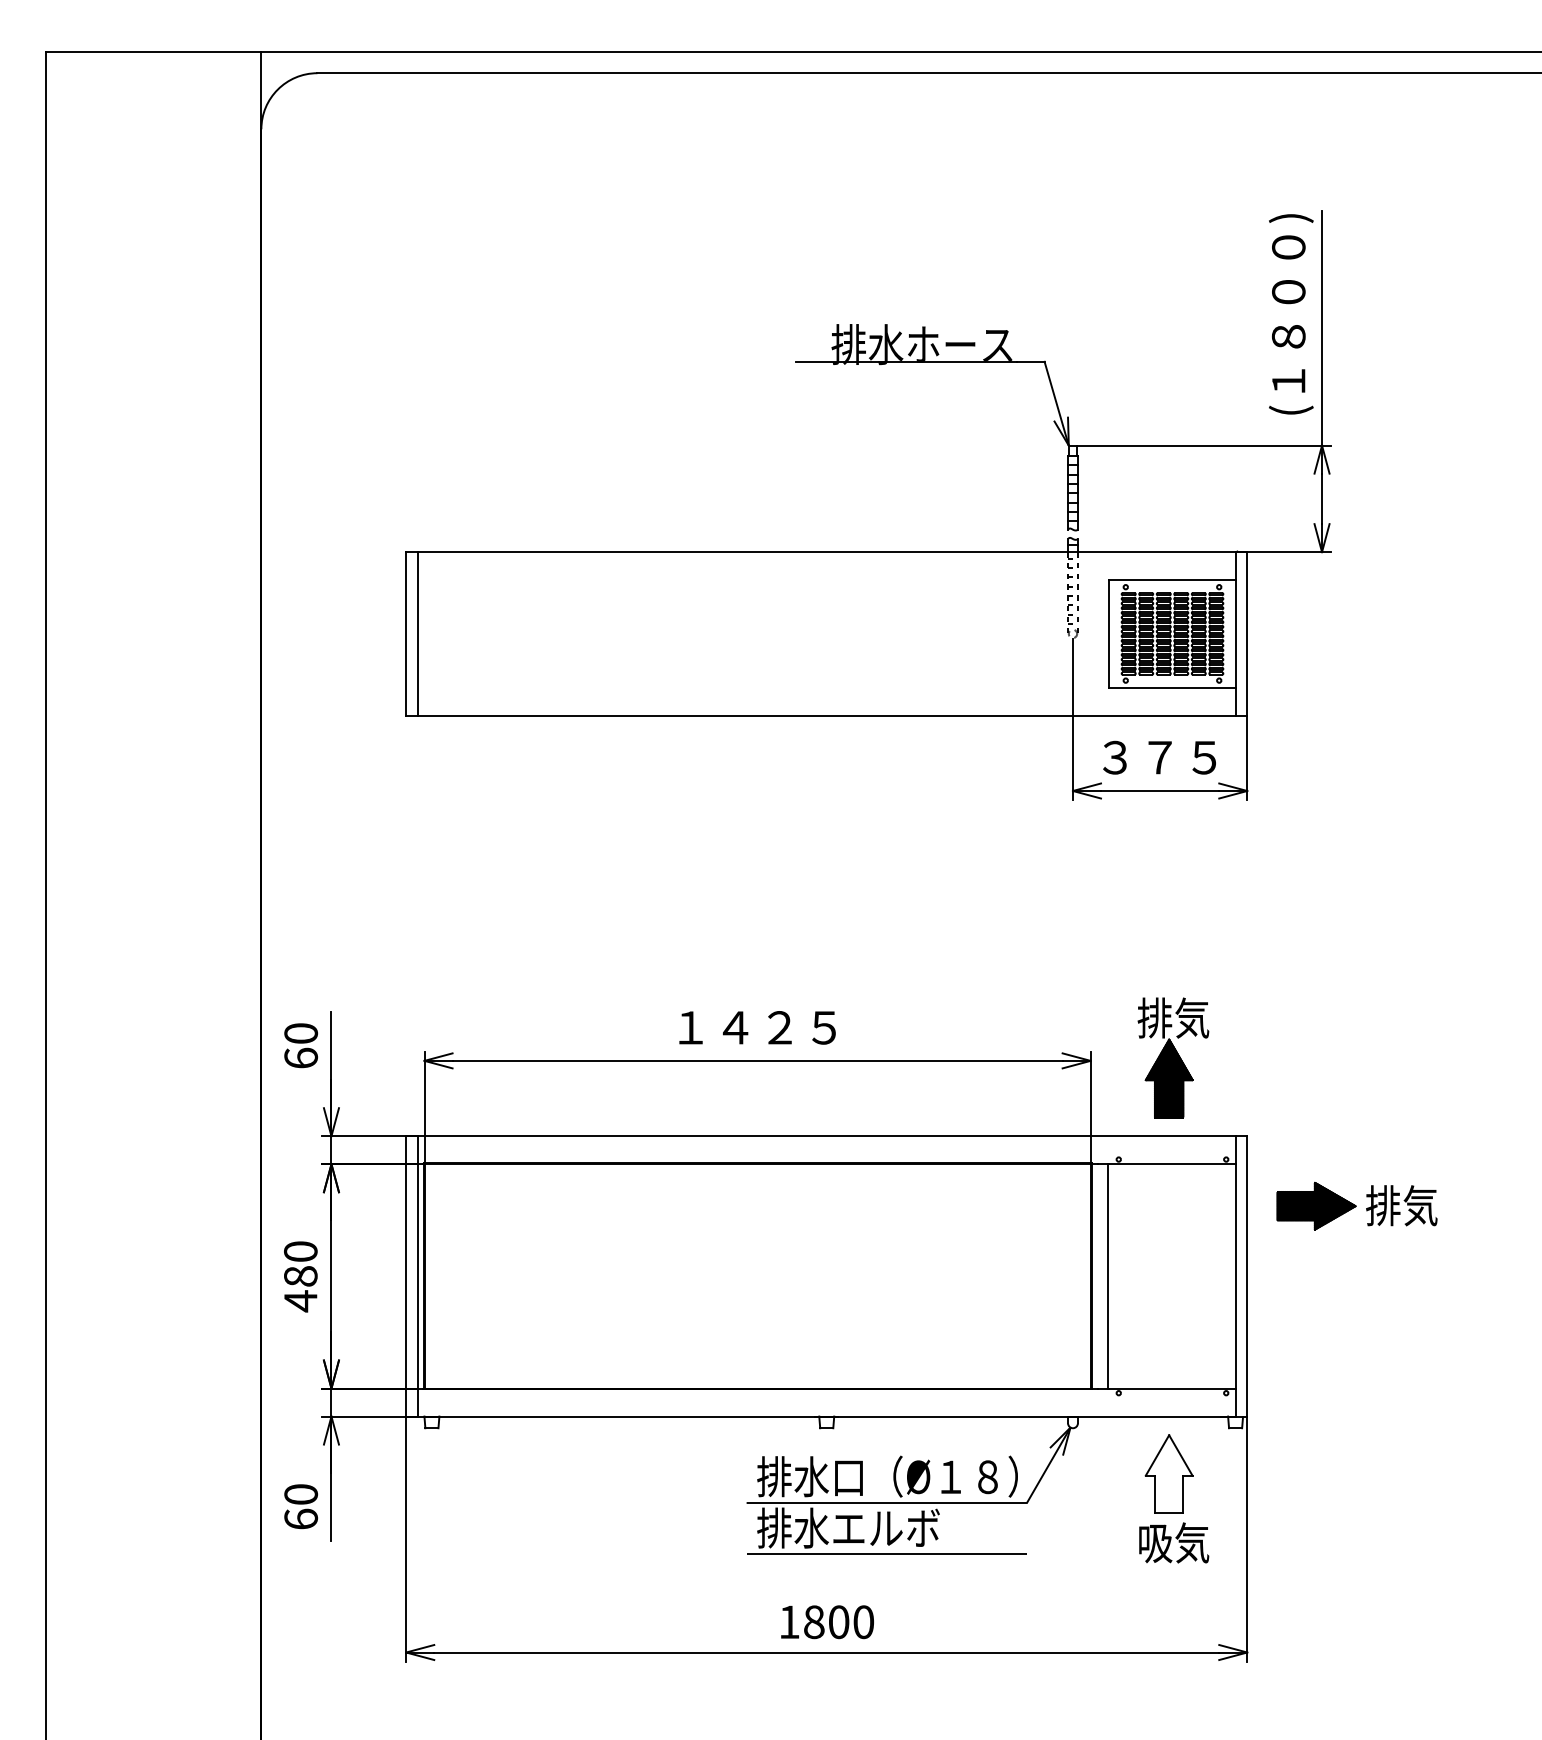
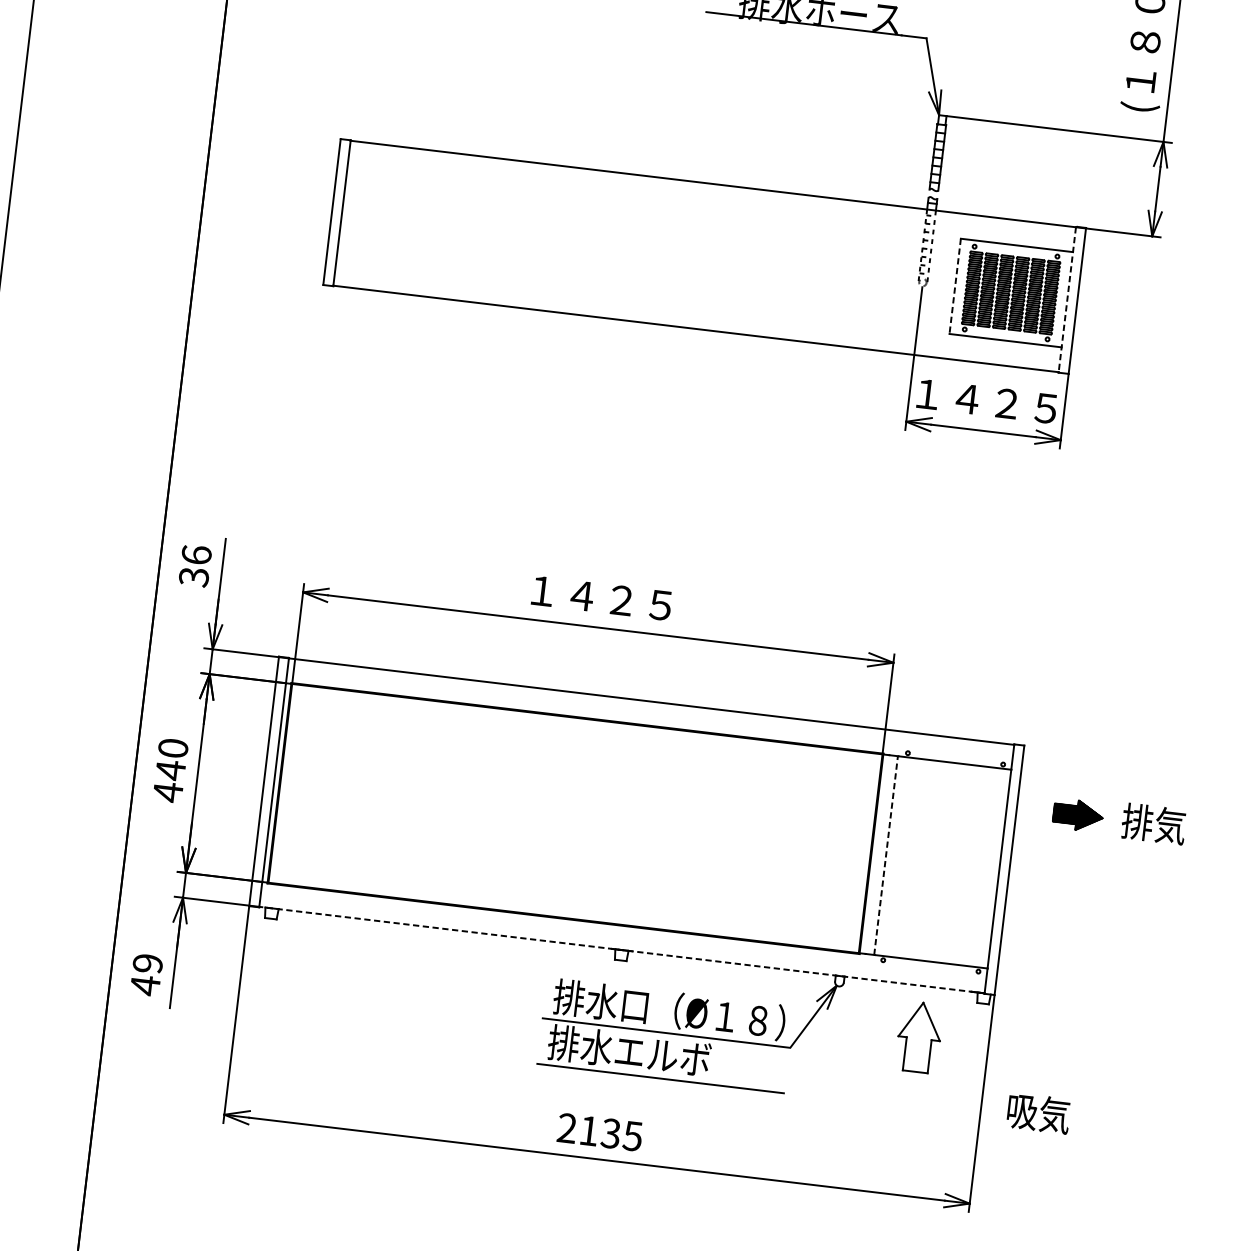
line: (1109, 633) -> (955, 286), solid -> dashed
line: (1235, 633) -> (1066, 299), solid -> dashed
text: (1160, 757) -> (987, 401), ３７５ -> １４２５
text: (301, 1046) -> (195, 566), 60 -> 36
part: (1173, 1057) -> (967, 668), removed
part: (1316, 1205) -> (1078, 814), size x0.7
line: (1108, 1275) -> (886, 854), solid -> dashed
text: (300, 1276) -> (170, 770), 480 -> 440
line: (826, 1416) -> (621, 950), solid -> dashed
text: (301, 1507) -> (146, 975), 60 -> 49
text: (1174, 1542) -> (1039, 1113), moved
text: (826, 1622) -> (599, 1132), 1800 -> 2135

